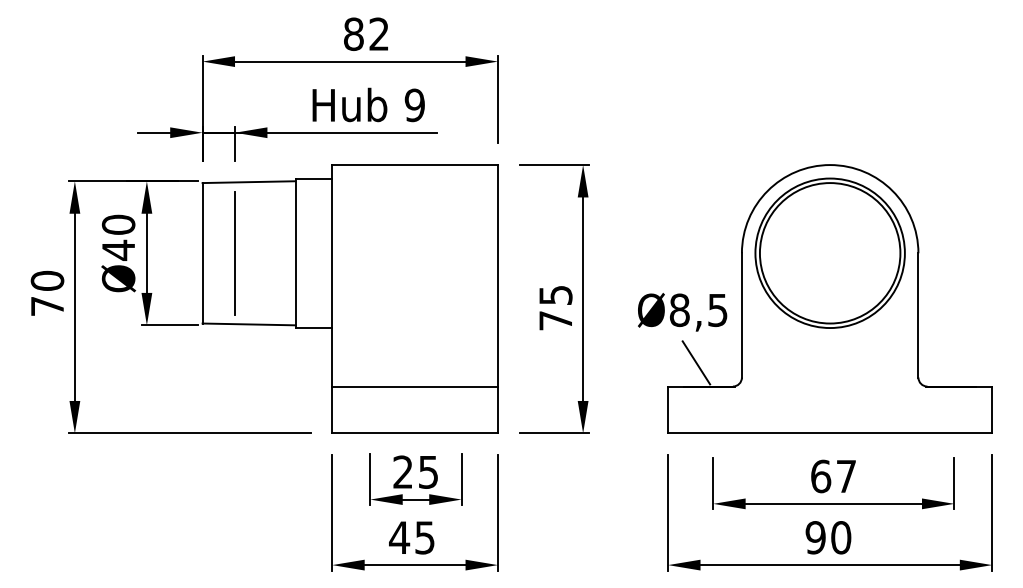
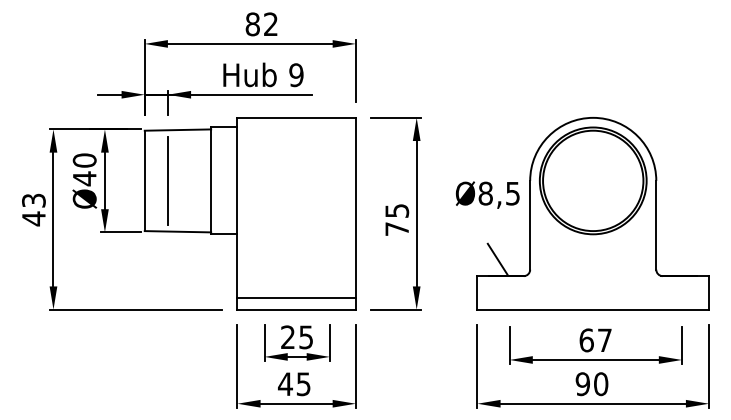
text: (46, 293) -> (33, 209), 70 -> 43
text: (682, 311) -> (487, 194), moved
line: (414, 387) -> (296, 298), moved

